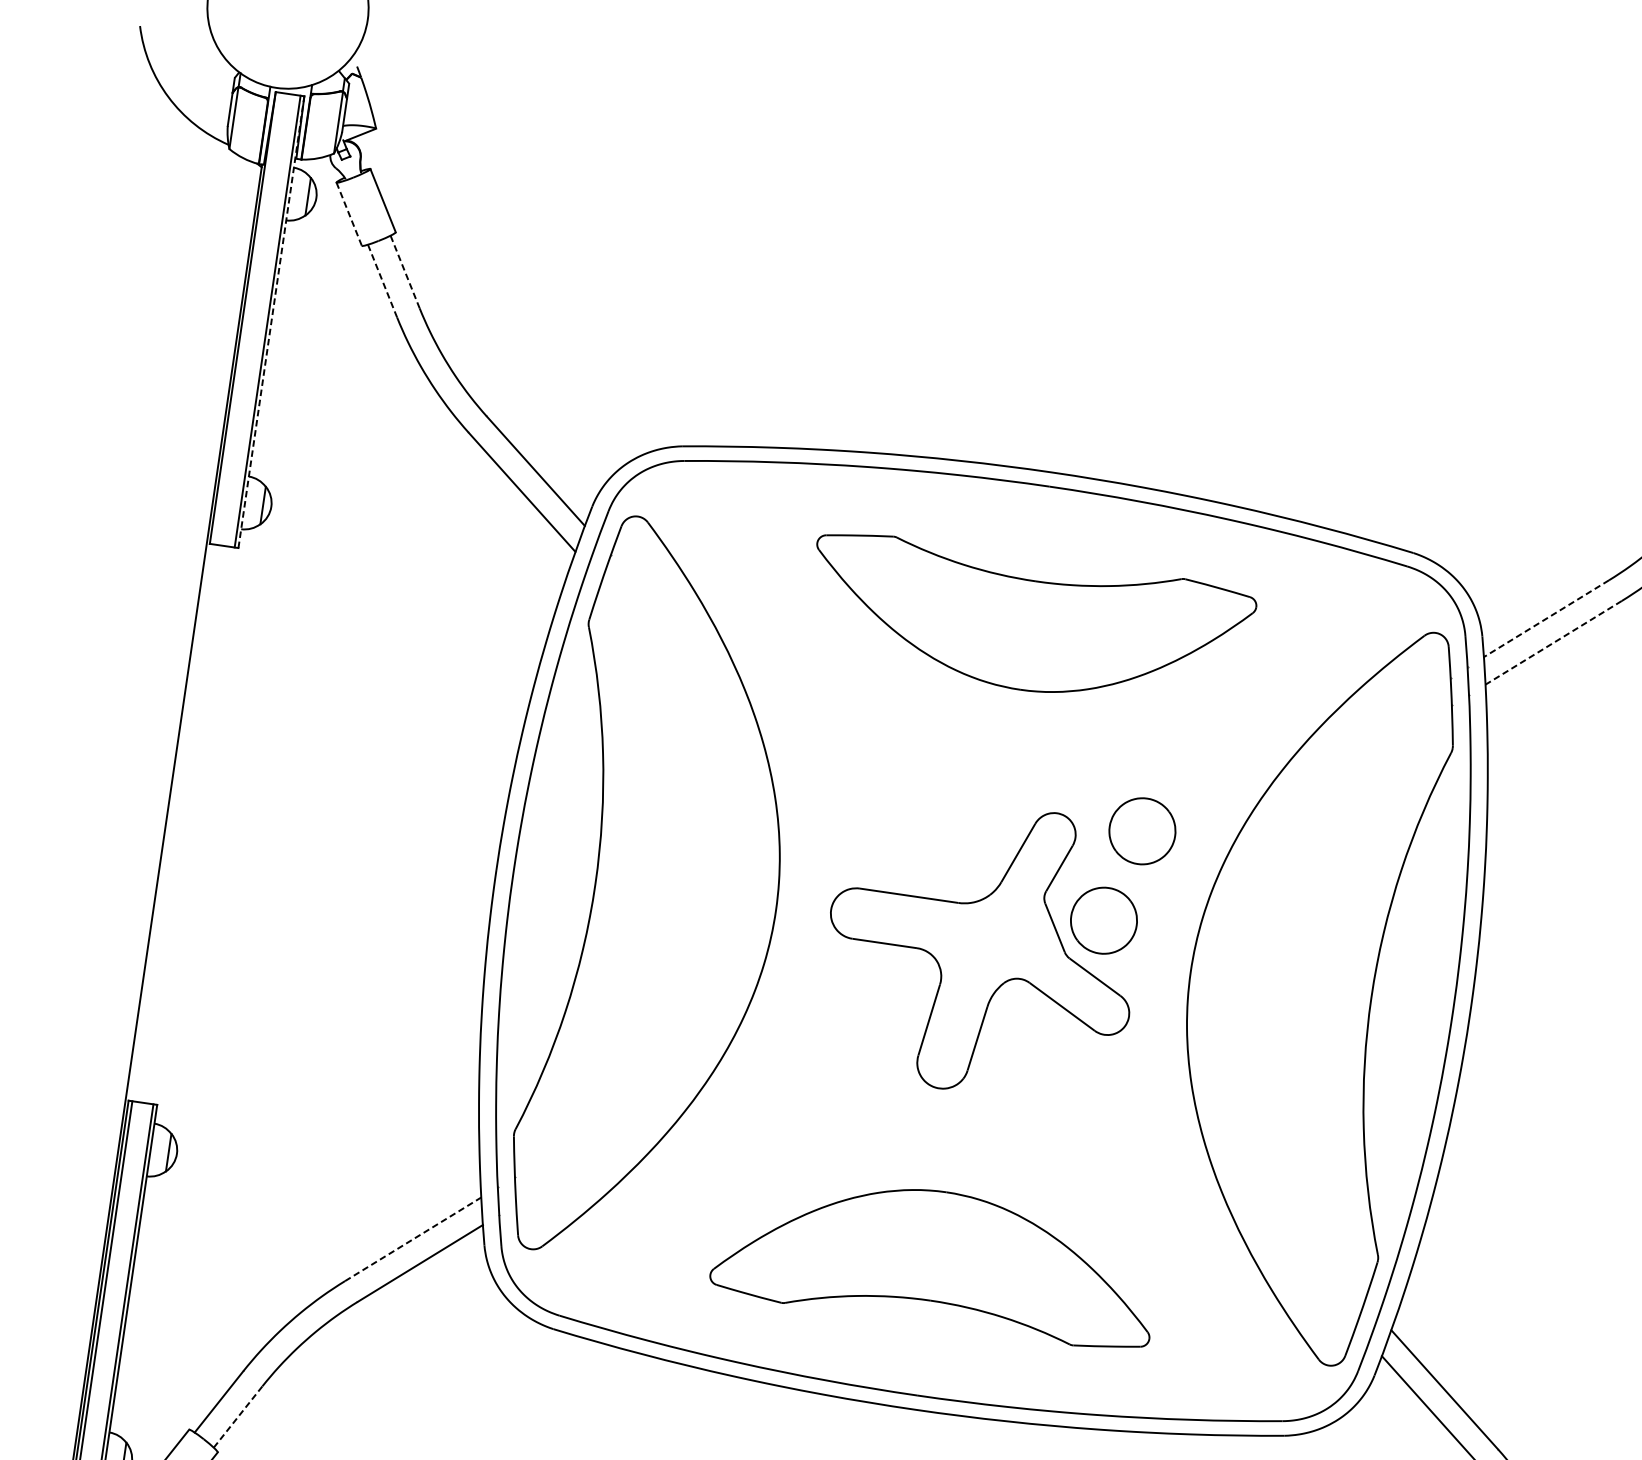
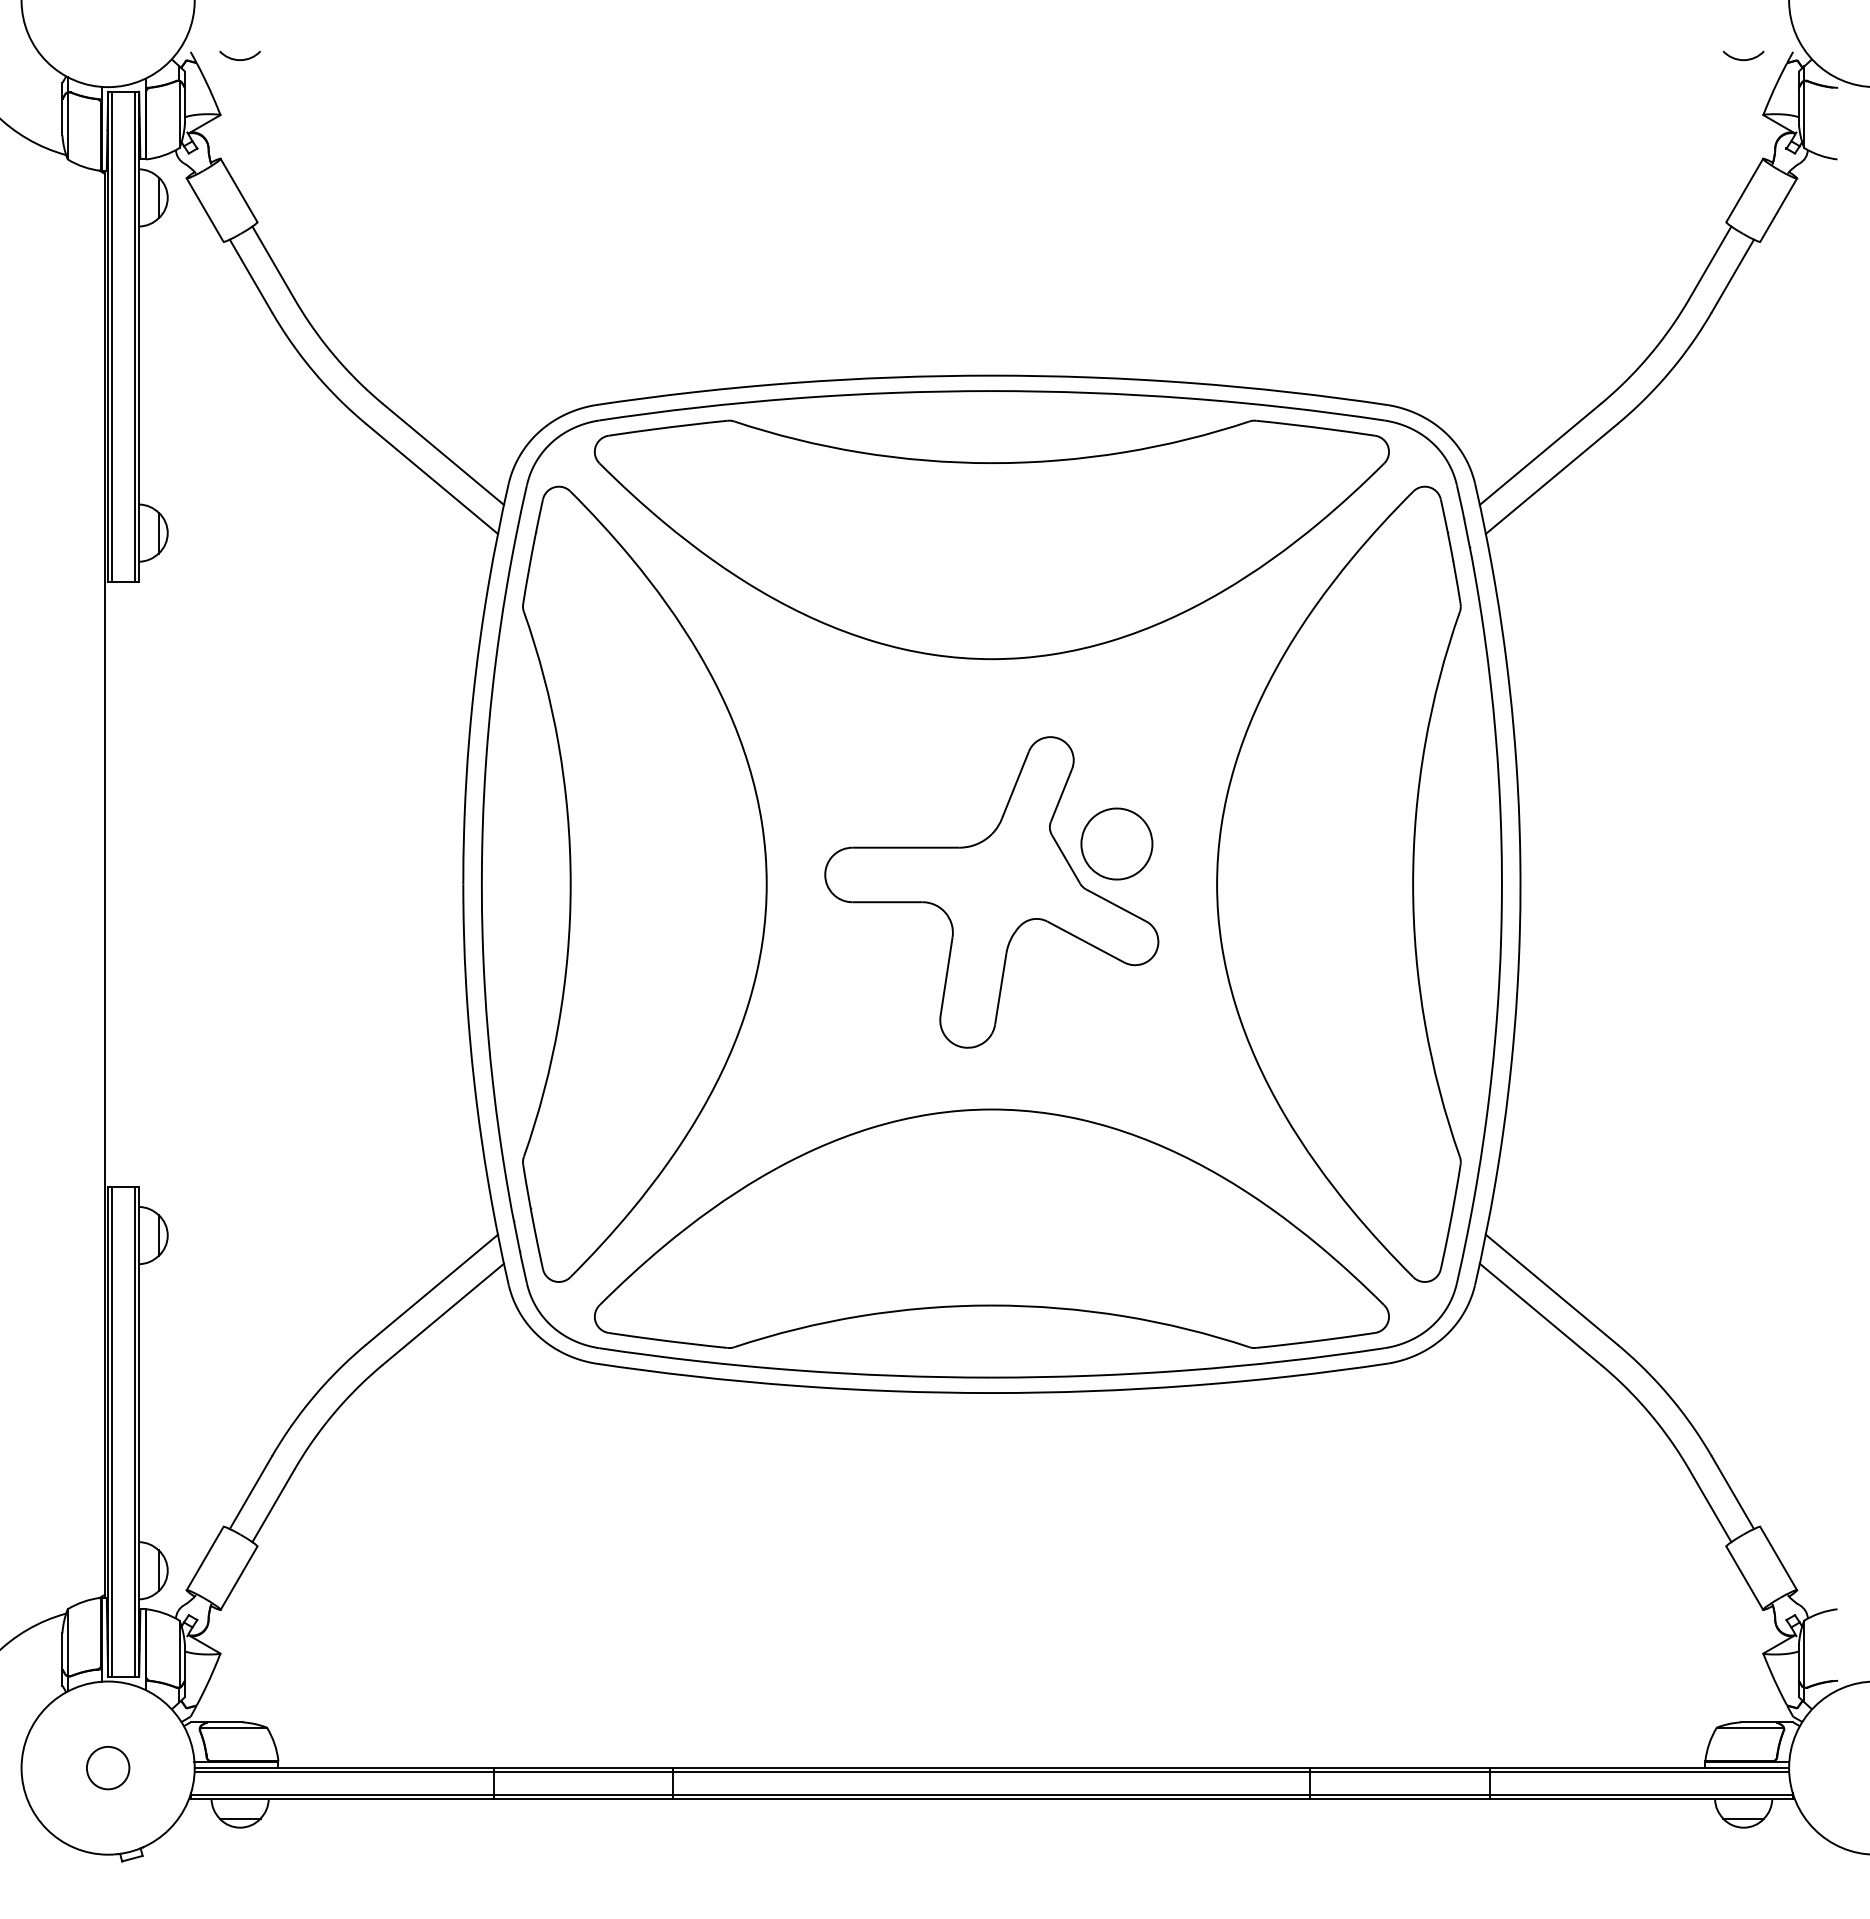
arc: (401, 80) -> (239, 59), added
line: (349, 214) -> (205, 210), dashed -> solid
line: (405, 271) -> (273, 262), dashed -> solid
line: (382, 280) -> (250, 275), dashed -> solid
line: (246, 318) -> (112, 336), added
line: (271, 321) -> (139, 336), dashed -> solid
line: (1546, 618) -> (1540, 454), dashed -> solid
part: (1029, 623) -> (991, 539), size x1.67
line: (1553, 642) -> (1551, 478), dashed -> solid
part: (1142, 830) -> (1143, 742), removed
line: (413, 1239) -> (432, 1289), dashed -> solid
part: (936, 1258) -> (991, 1228), size x1.67
line: (238, 1416) -> (273, 1505), dashed -> solid

